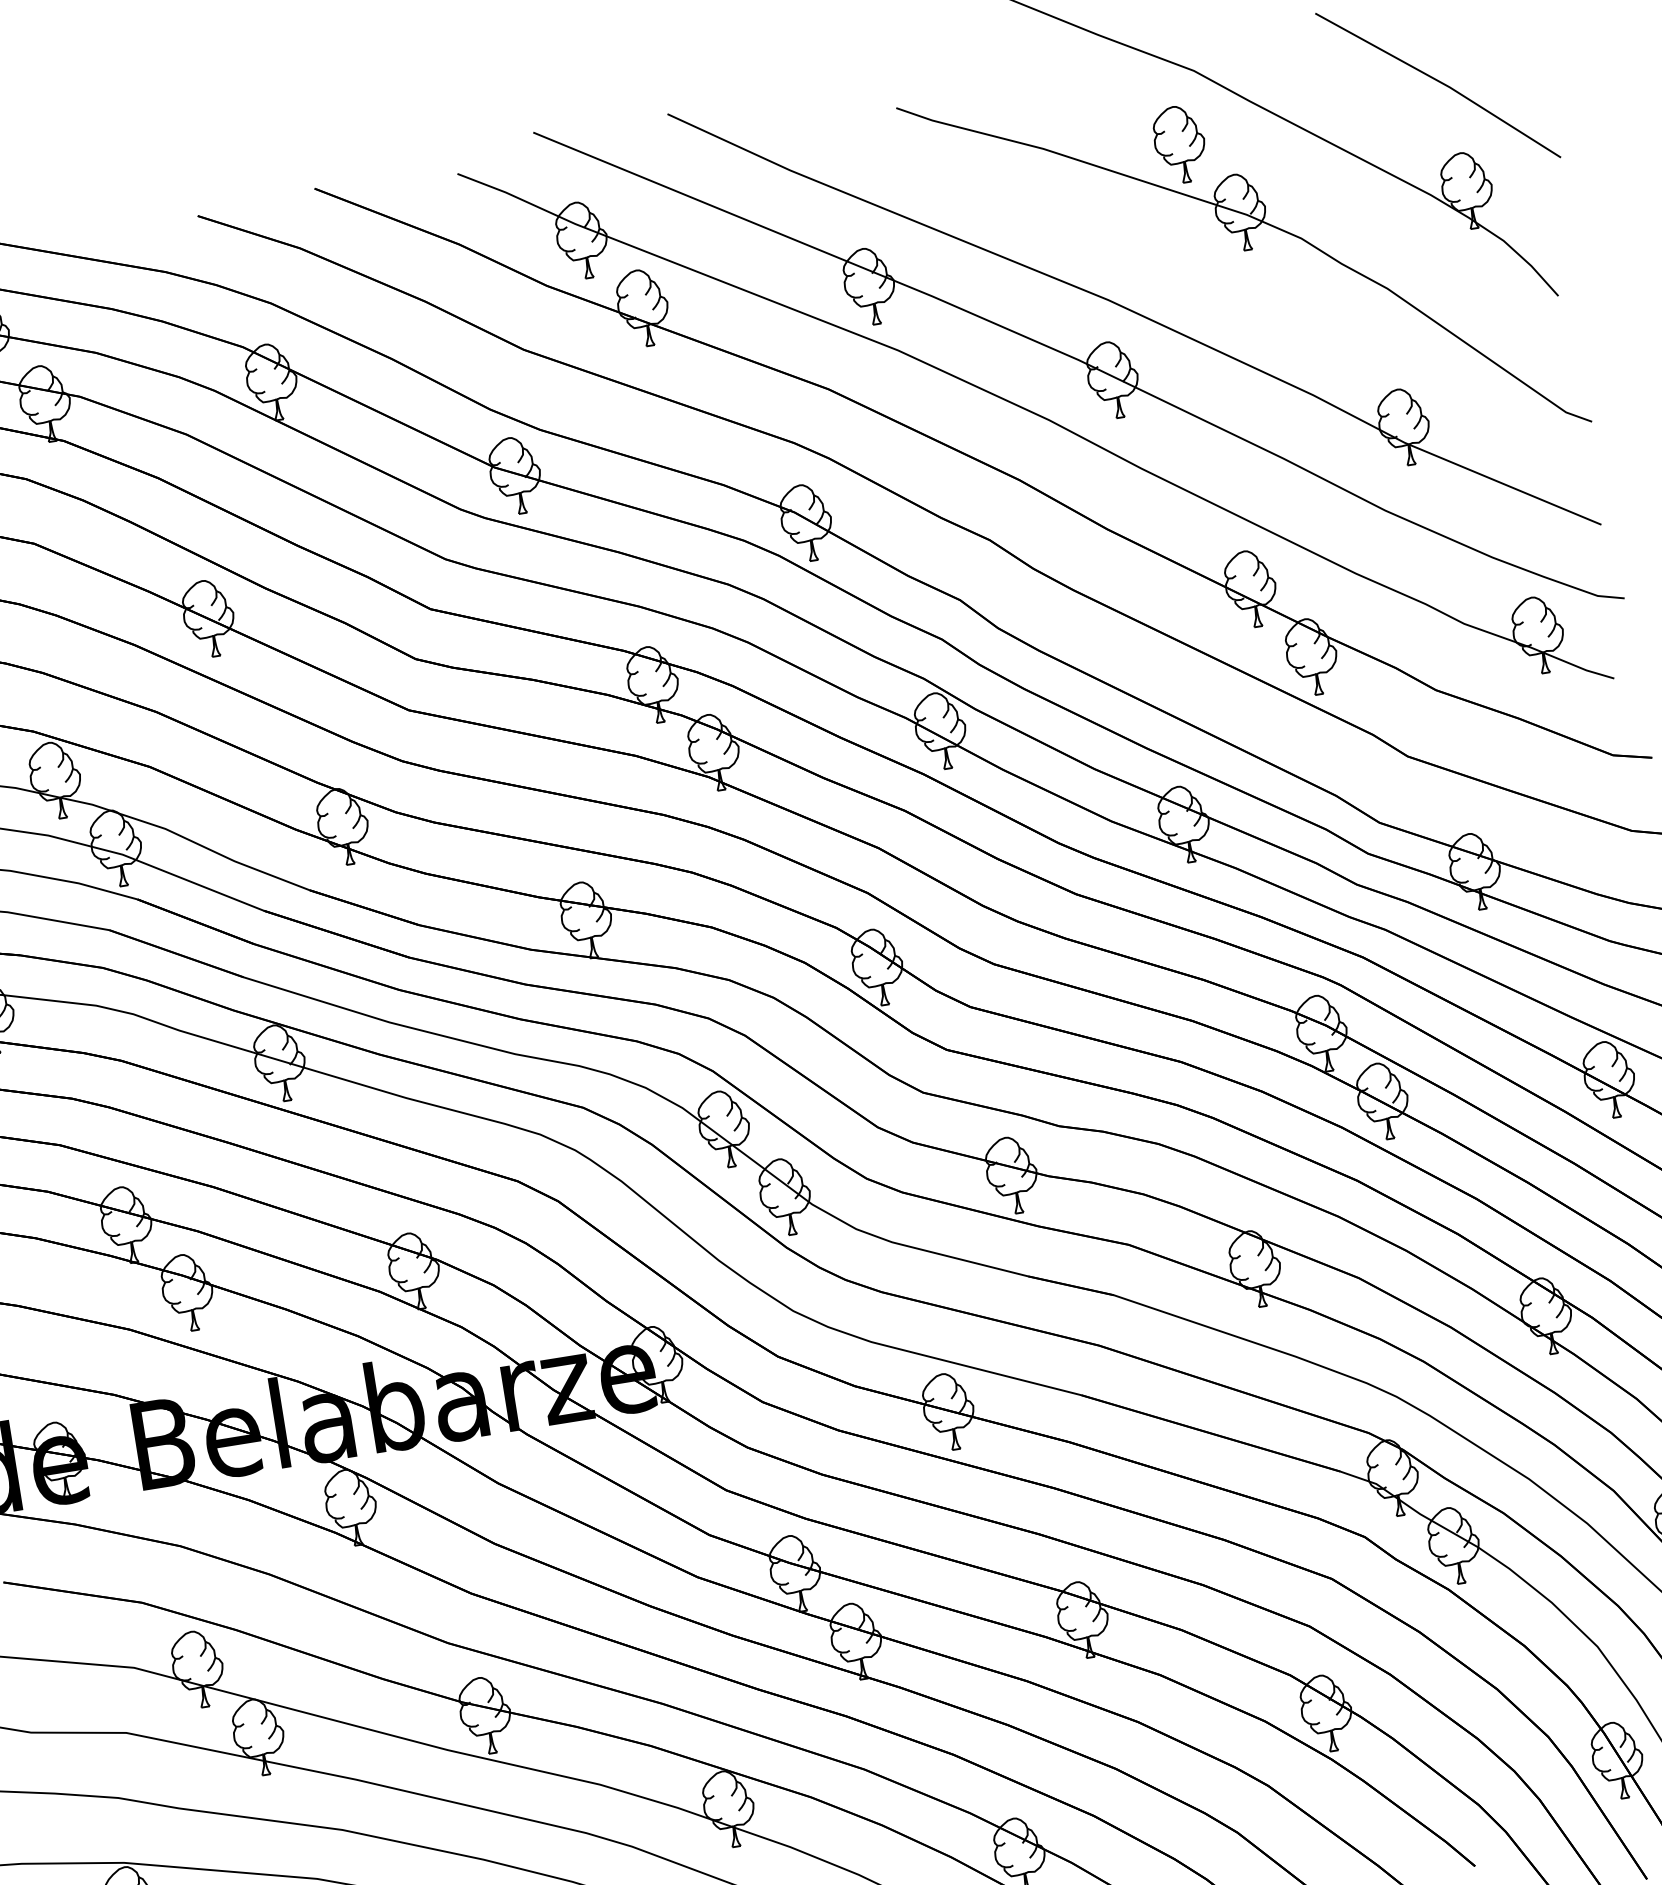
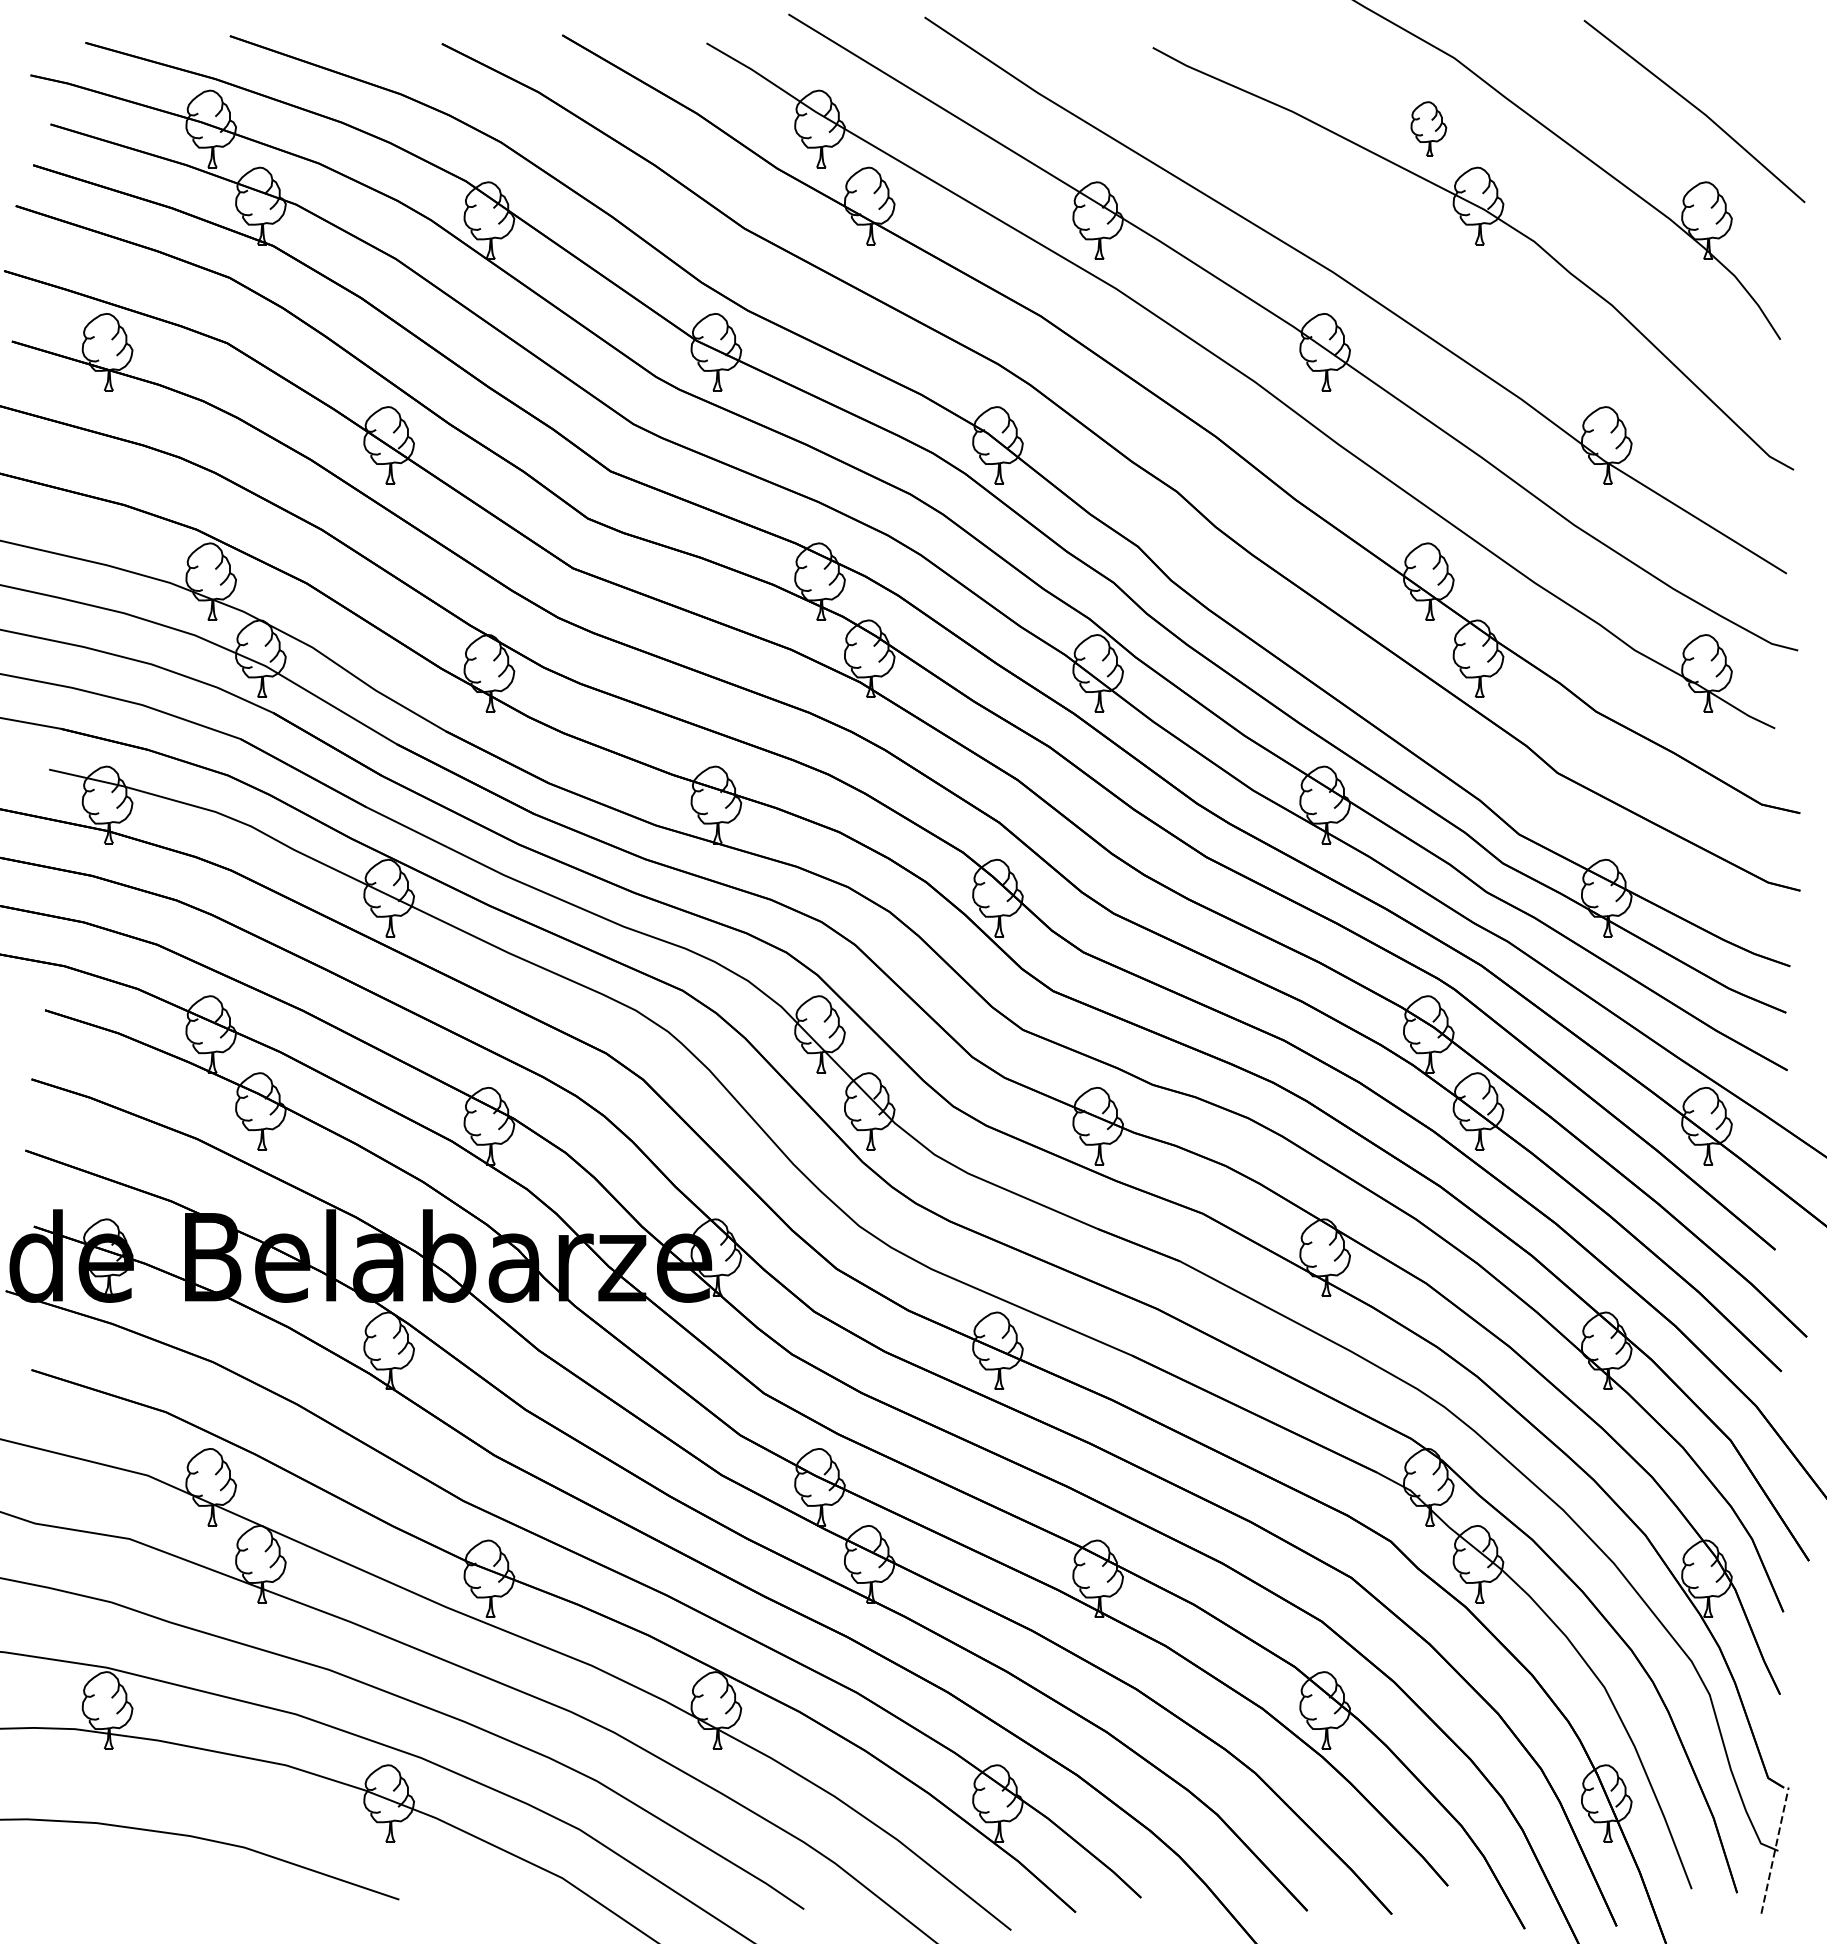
part: (1179, 144) -> (1428, 128), size x0.7

